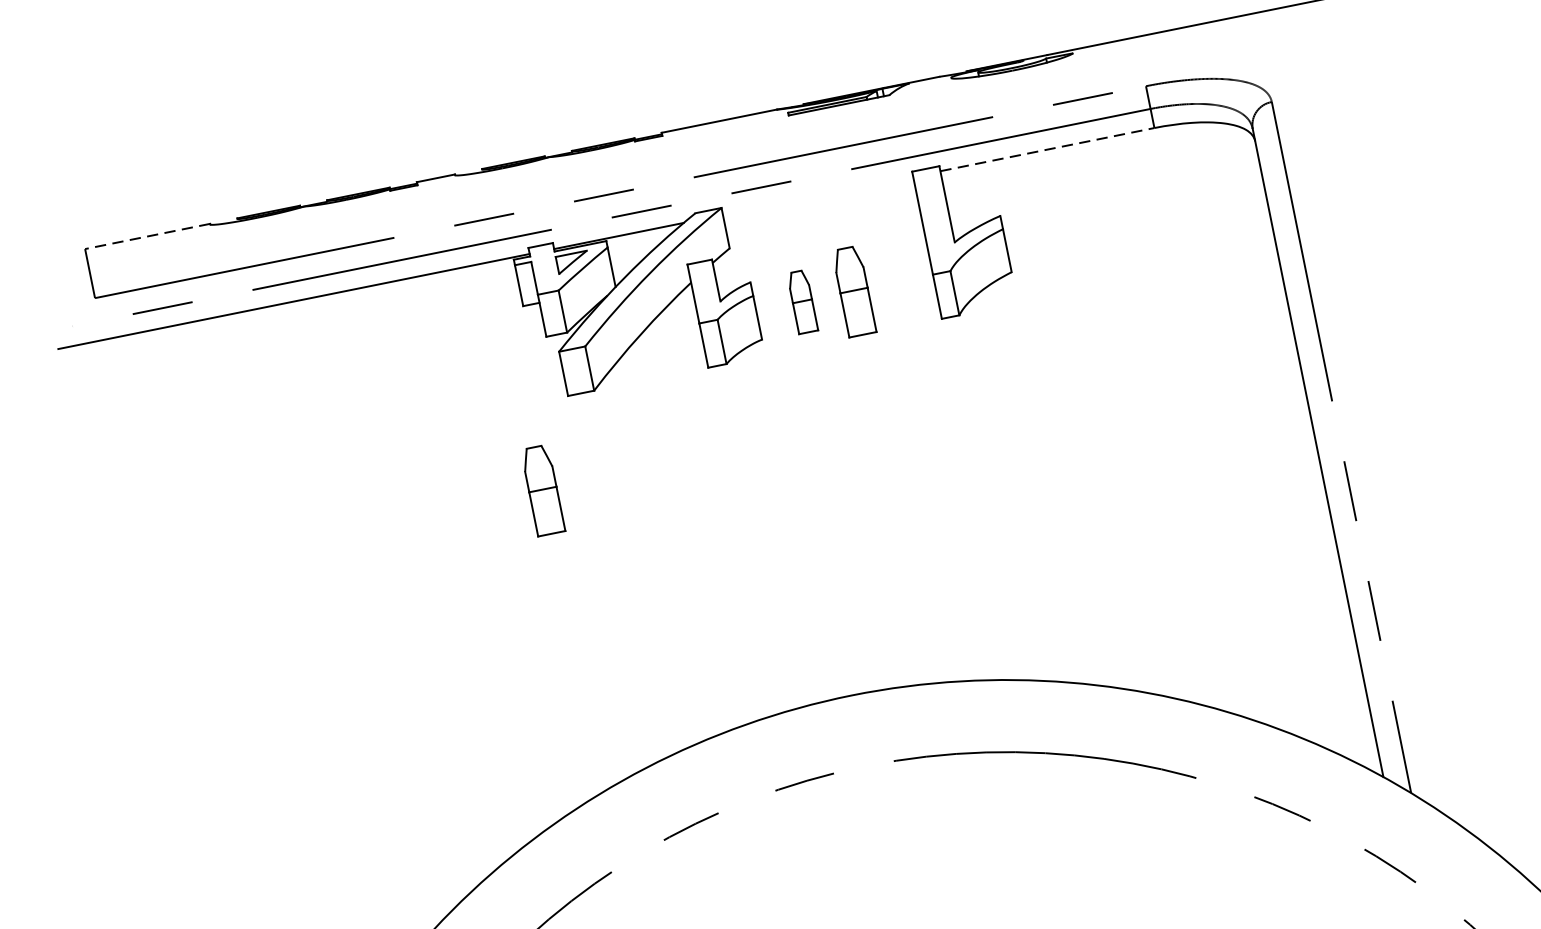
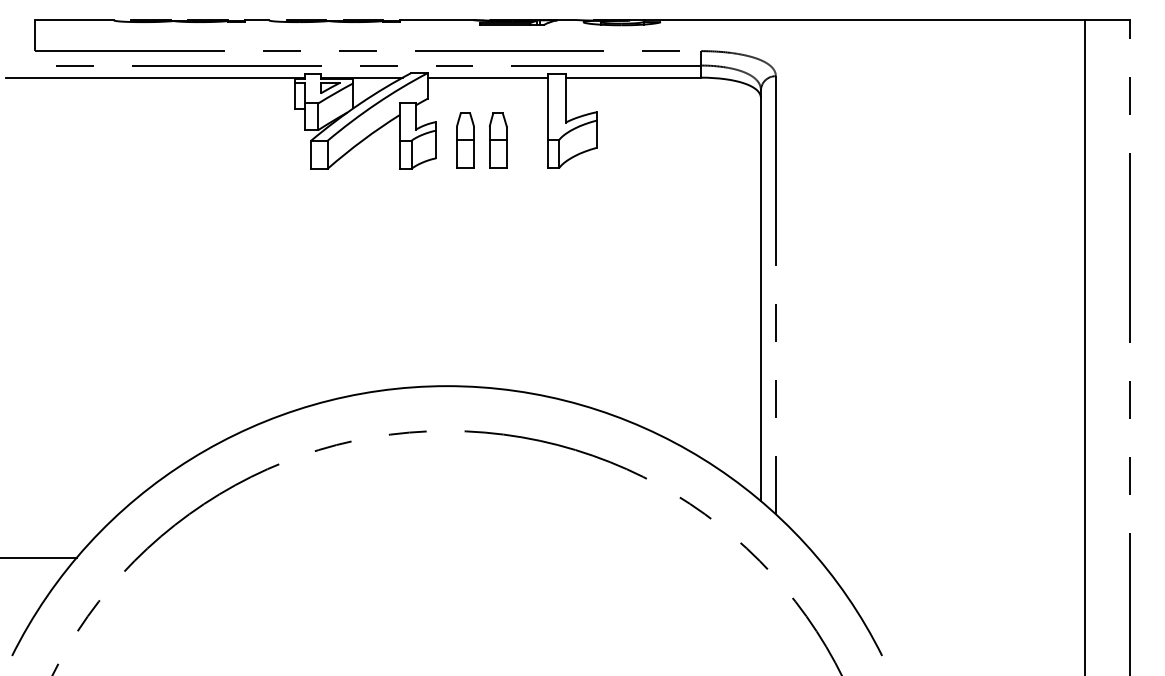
line: (1047, 149) -> (633, 77), dashed -> solid
line: (817, 195) -> (487, 77), added
line: (147, 237) -> (74, 20), dashed -> solid
part: (802, 302) -> (465, 140), size x1.43
part: (541, 490) -> (283, 223), removed

